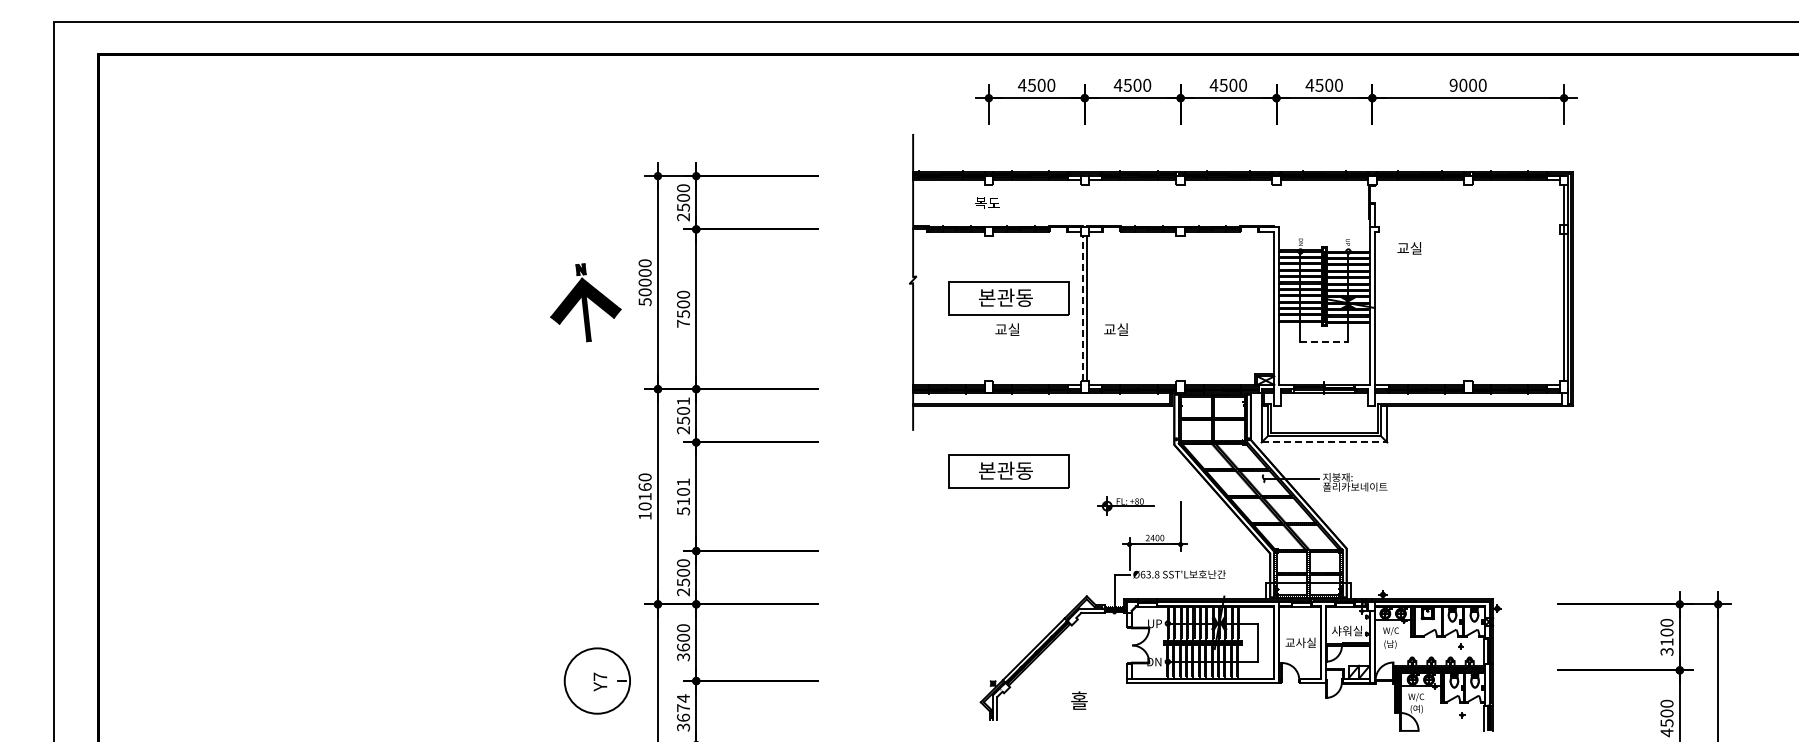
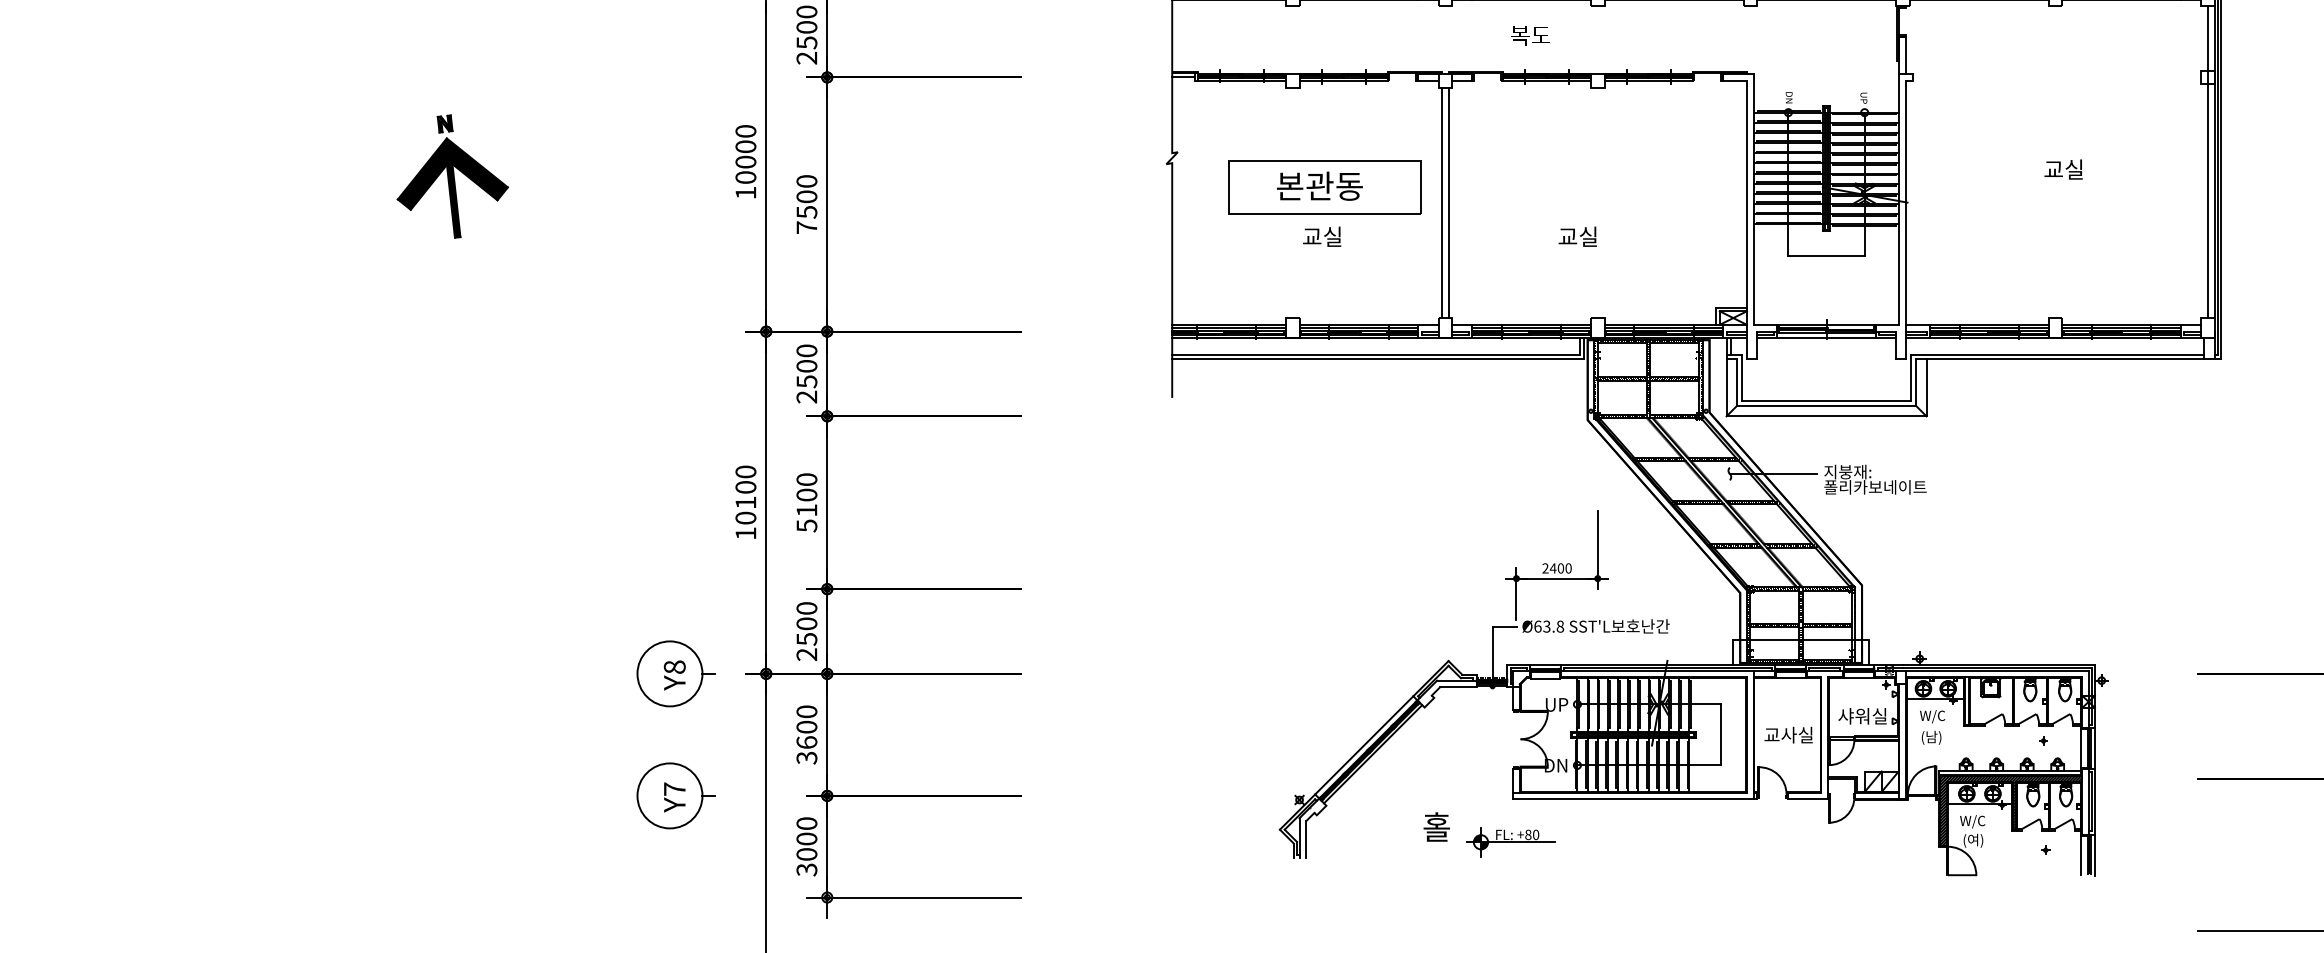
text: (987, 202) -> (1530, 34), moved
text: (1409, 248) -> (2063, 169), moved
part: (585, 302) -> (452, 176), moved
text: (644, 302) -> (744, 193), 50000 -> 10000
line: (1082, 307) -> (1441, 201), dashed -> solid
text: (1116, 329) -> (1578, 236), moved
line: (1324, 341) -> (1826, 255), dashed -> solid
text: (683, 401) -> (806, 351), 2501 -> 2500
line: (1324, 442) -> (1826, 416), dashed -> solid
part: (1008, 471) -> (1323, 462), removed
text: (683, 482) -> (806, 480), 5101 -> 5100
text: (644, 486) -> (744, 486), 10160 -> 10100
part: (1125, 505) -> (1510, 841), moved
part: (601, 604) -> (676, 674), added
circle: (597, 680) -> (670, 795), size x0.62
text: (683, 707) -> (806, 837), 3674 -> 3000

